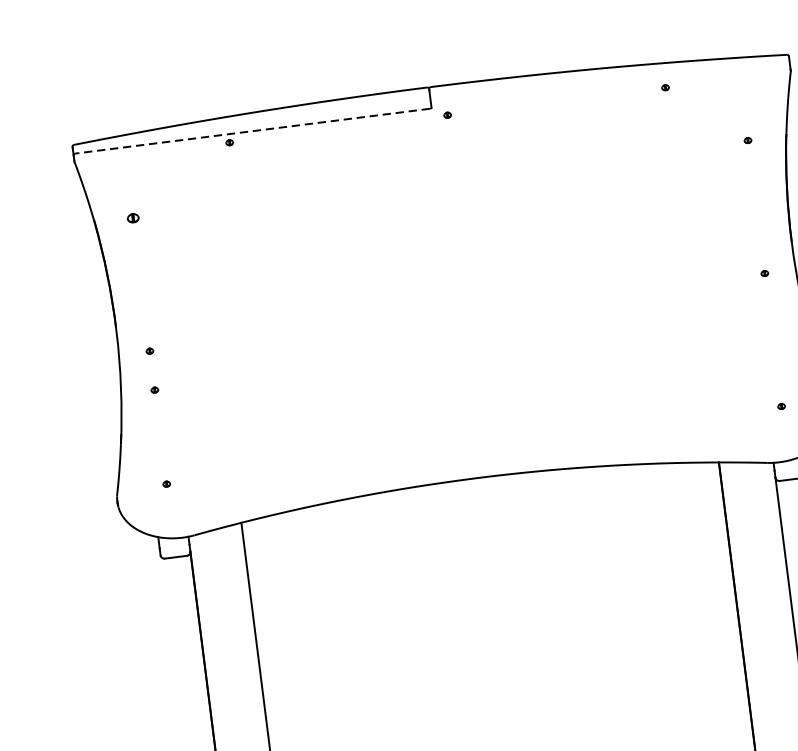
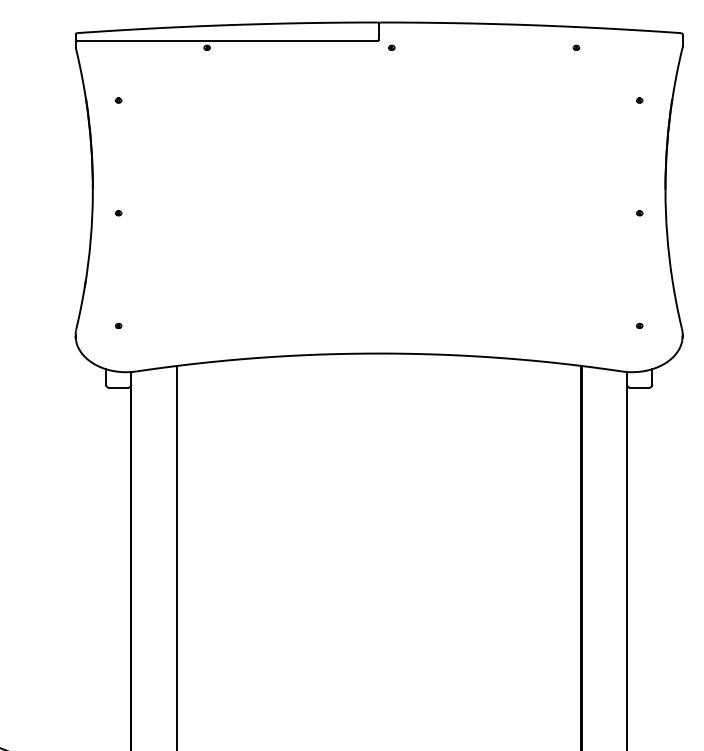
line: (251, 131) -> (226, 40), dashed -> solid
part: (132, 218) -> (118, 100), size x0.62
part: (154, 390) -> (118, 246), removed

